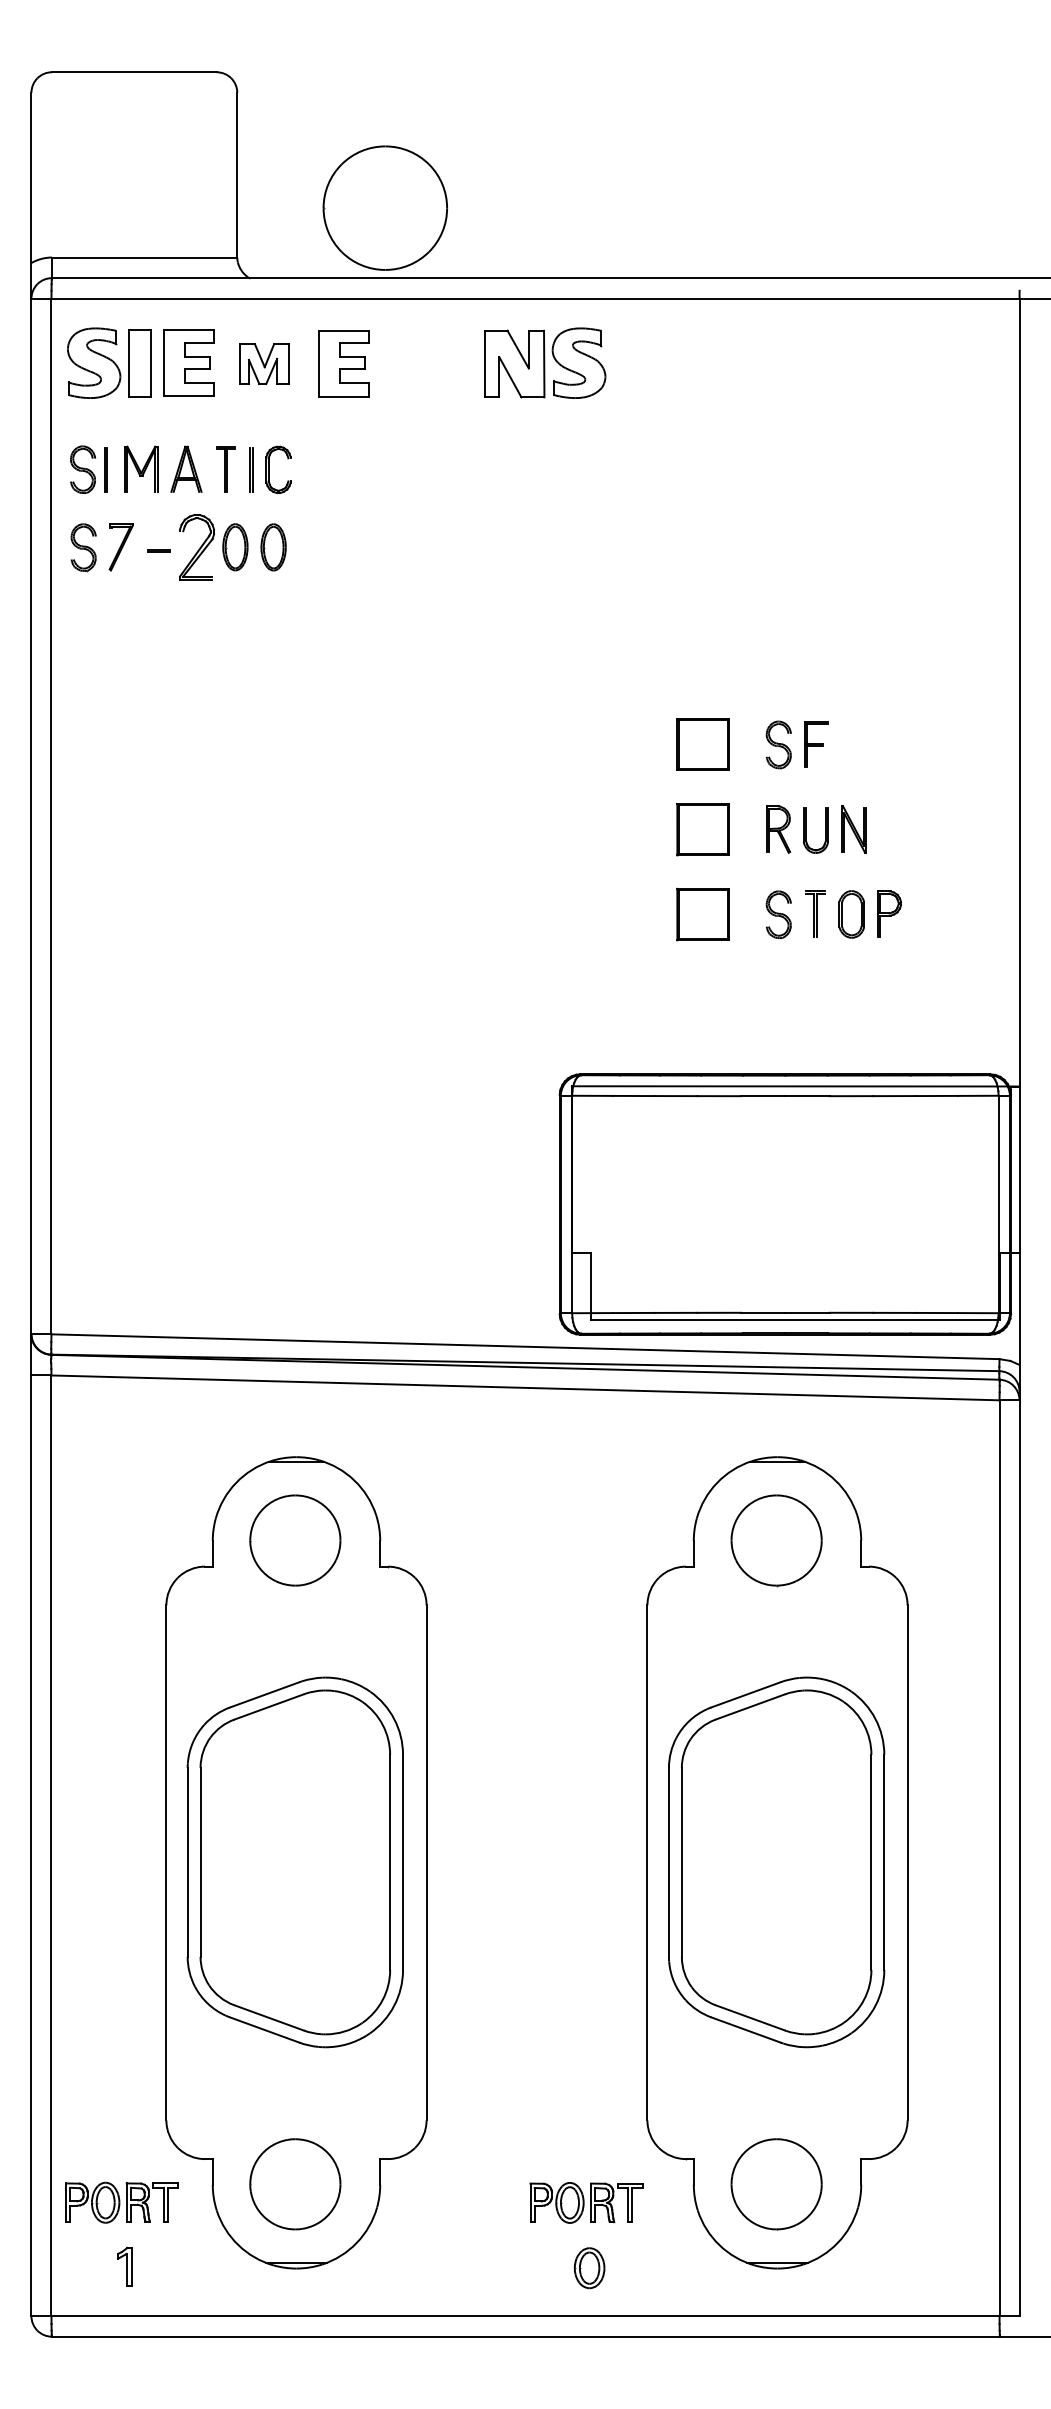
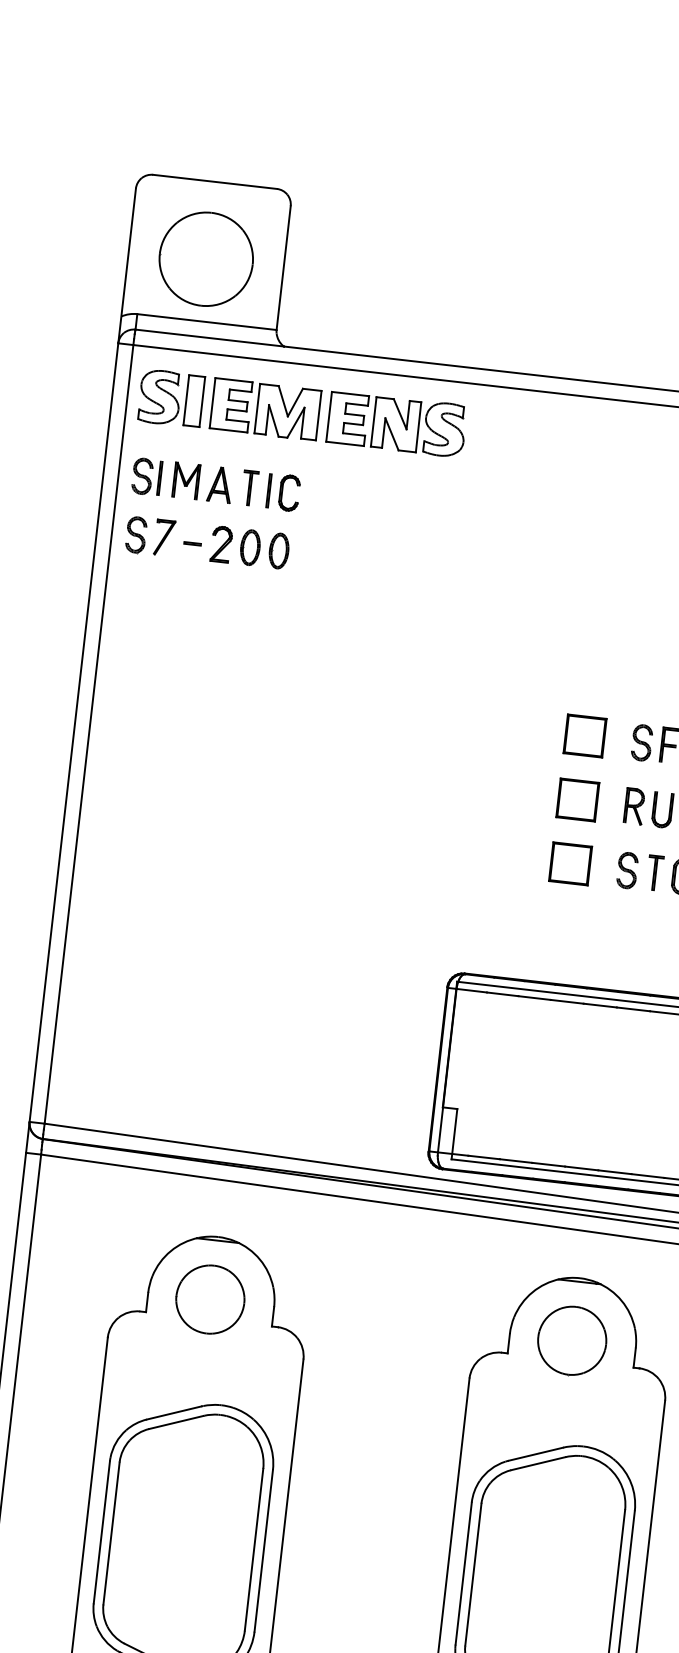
part: (384, 207) -> (205, 258), moved
part: (545, 362) -> (419, 426), moved
part: (264, 363) -> (287, 412), size x1.67
part: (197, 547) -> (221, 544), size x0.71

